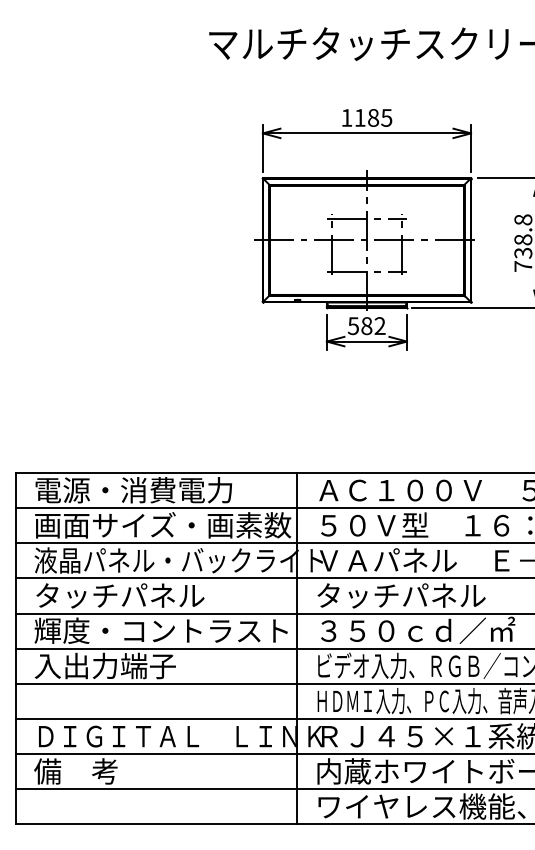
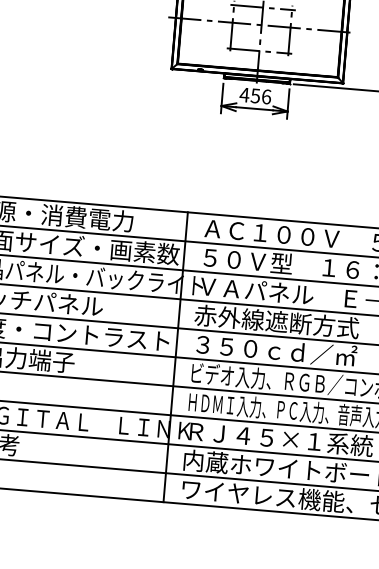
text: (366, 326) -> (255, 96), 582 -> 456
text: (415, 595) -> (277, 321), タッチパネル -> 赤外線遮断方式

